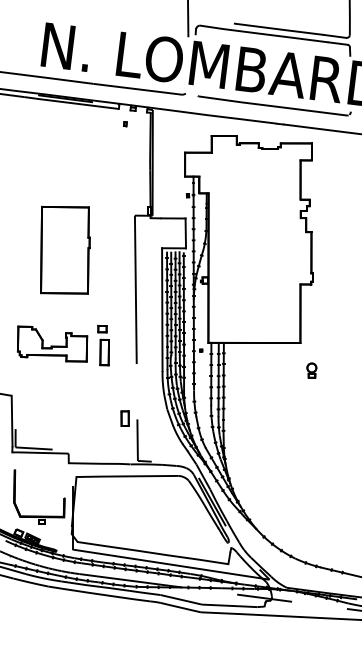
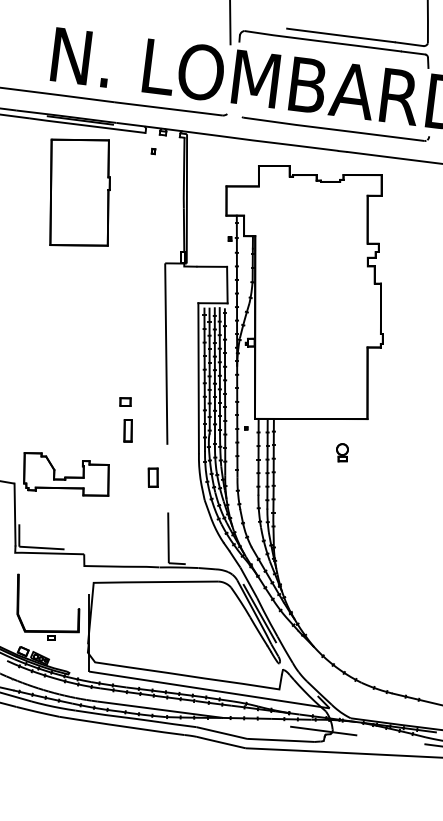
part: (64, 250) -> (79, 192), moved
part: (52, 344) -> (66, 474), moved
part: (104, 352) -> (127, 430), size x0.7
part: (311, 370) -> (342, 452), moved
part: (124, 418) -> (152, 477), moved

